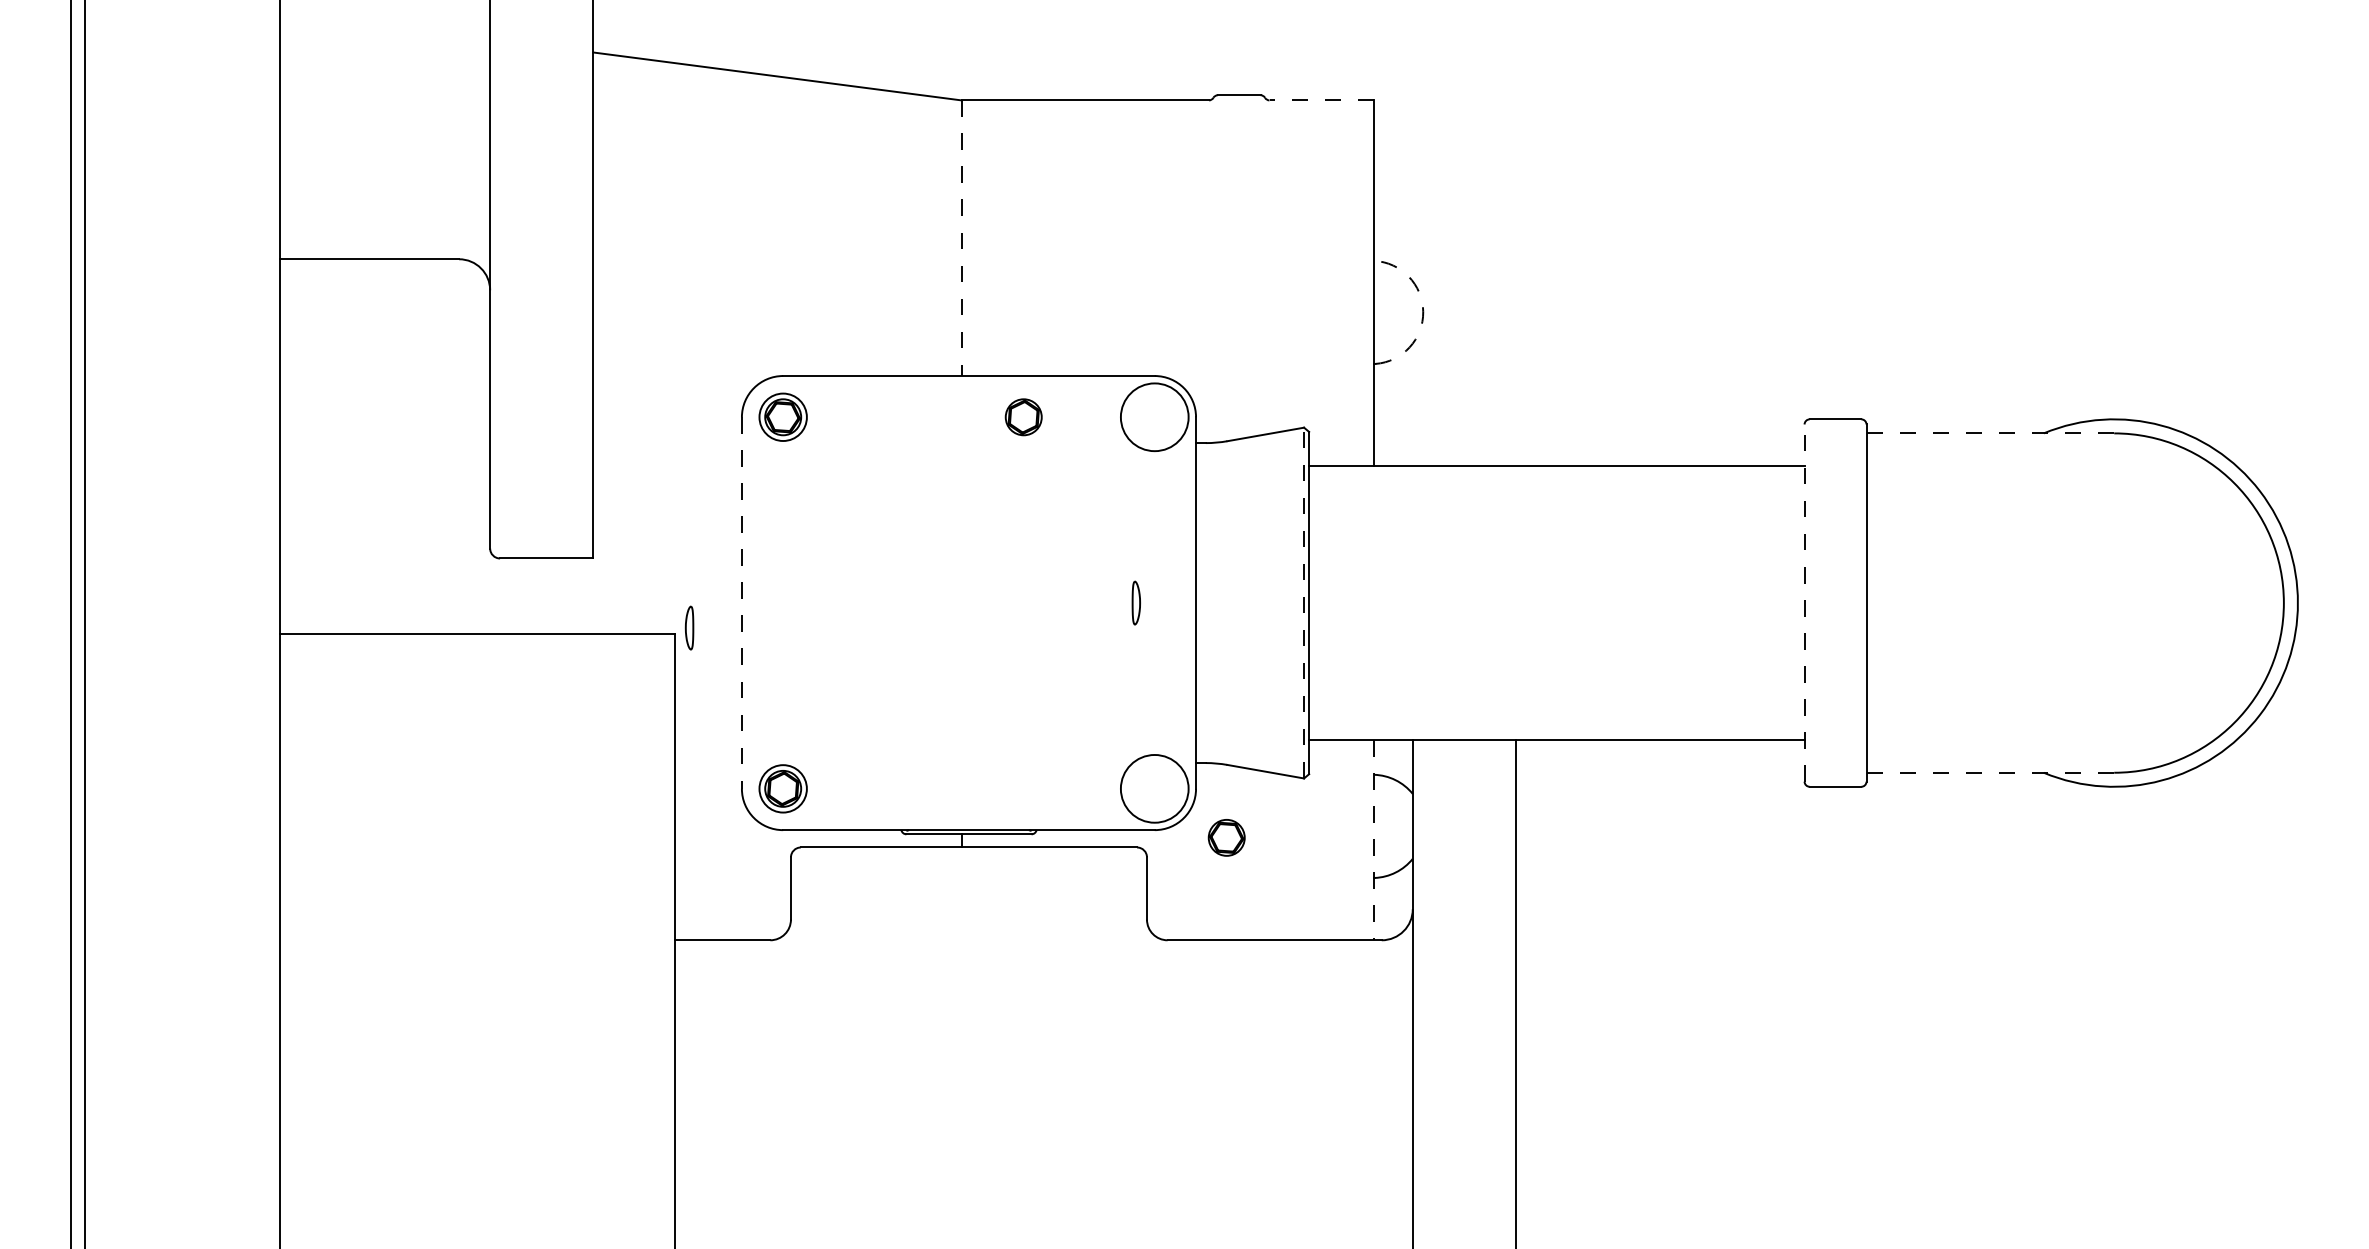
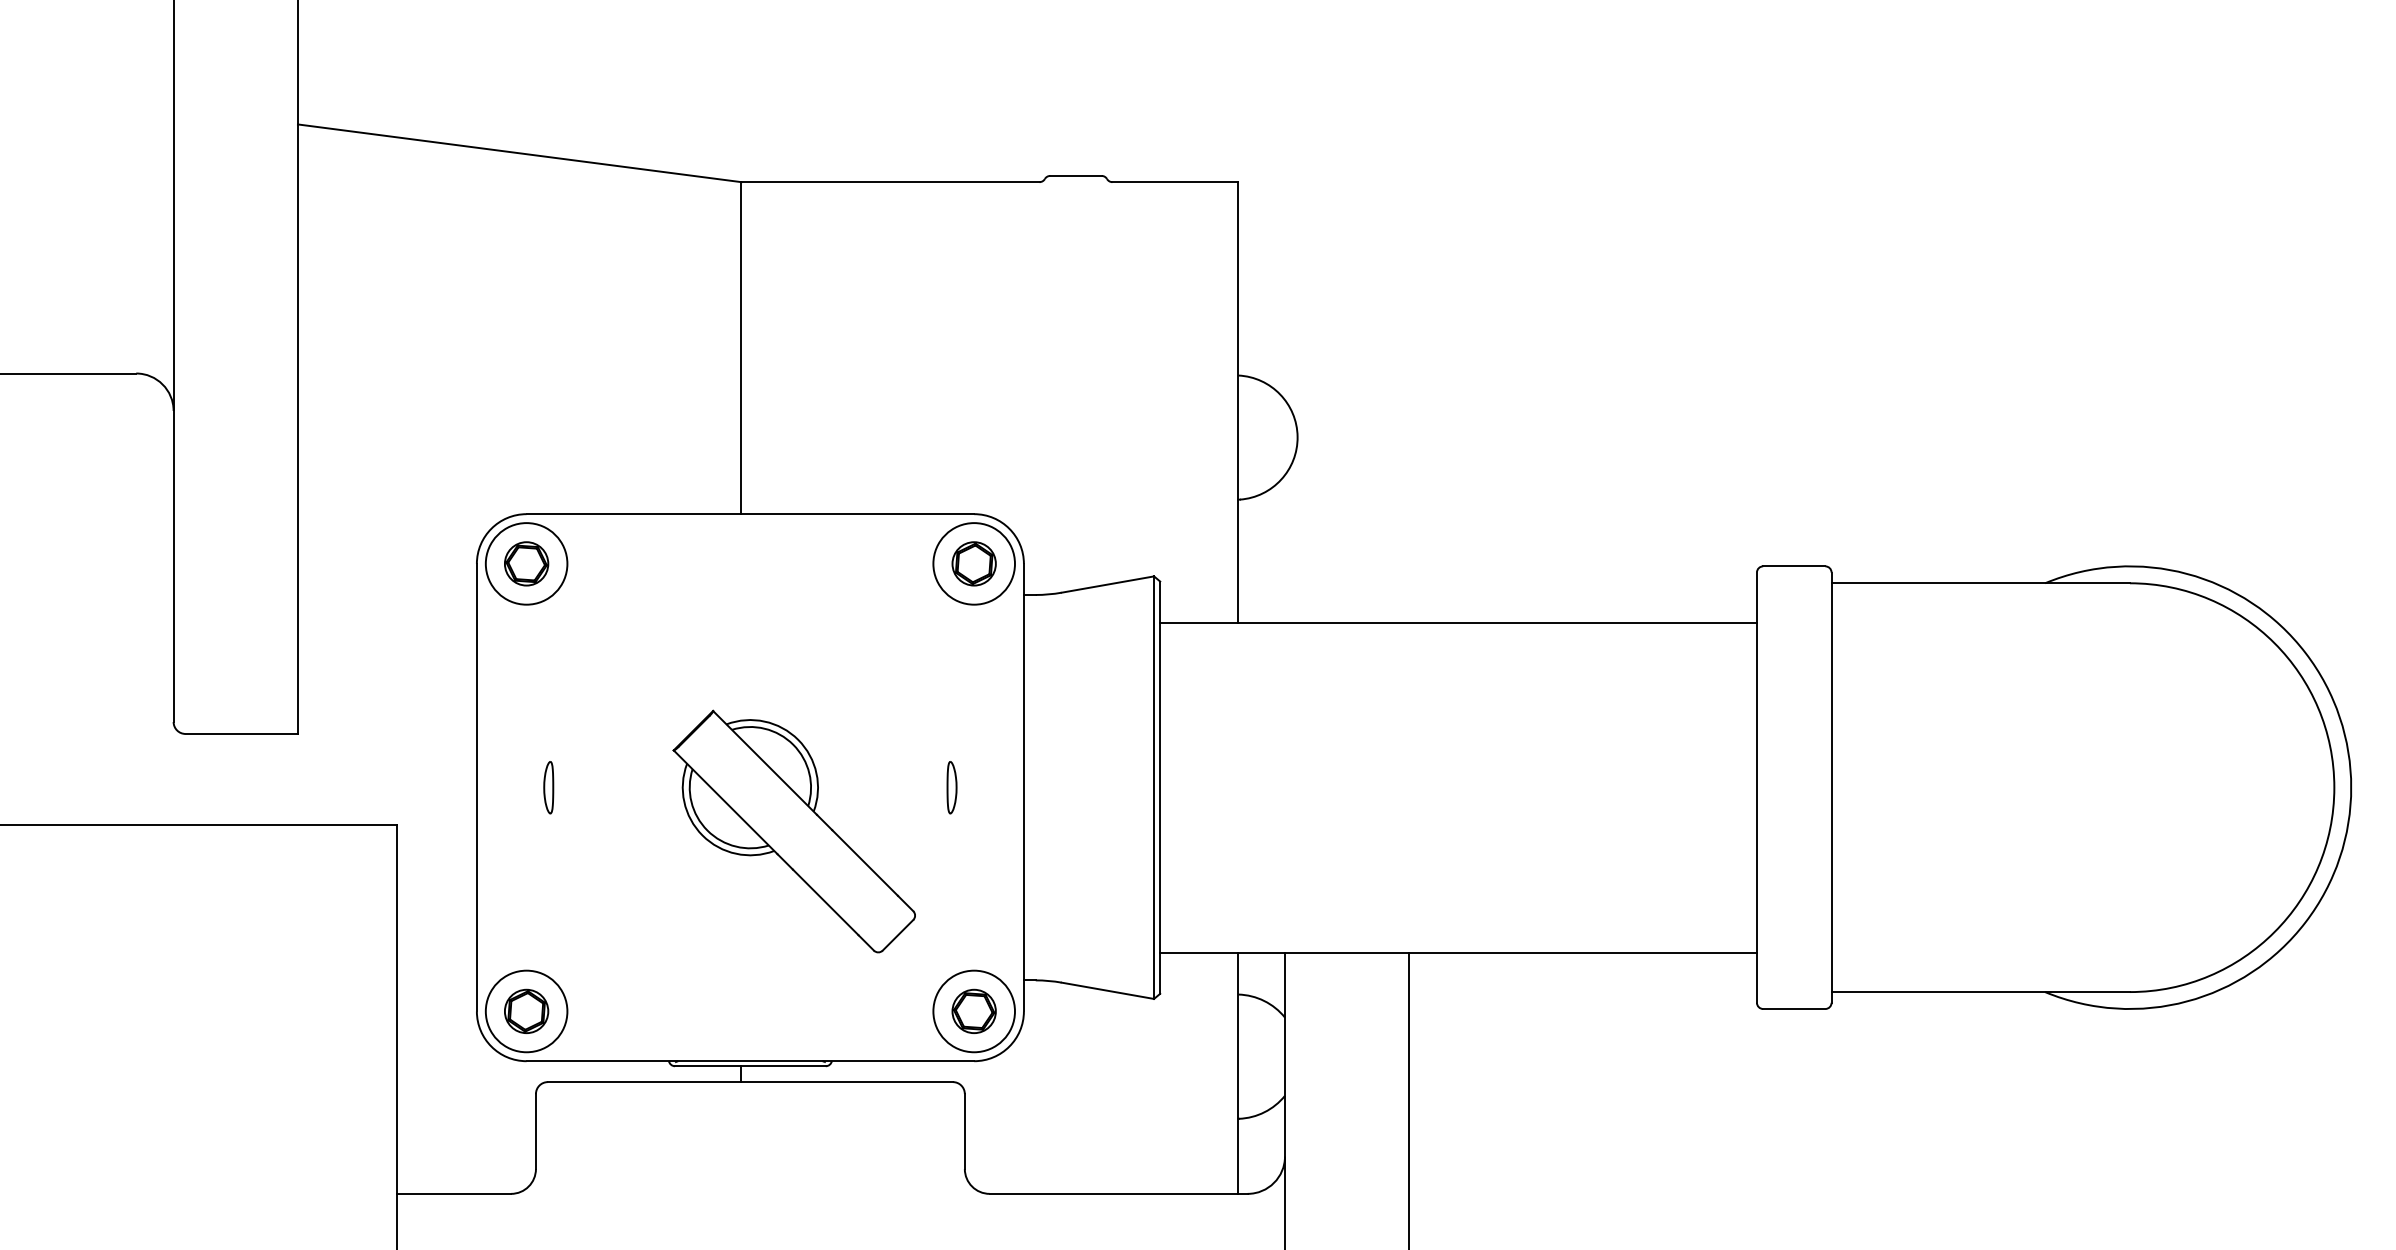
line: (1321, 100) -> (1175, 182), dashed -> solid
line: (961, 238) -> (741, 348), dashed -> solid
arc: (1423, 311) -> (1297, 436), dashed -> solid
circle: (783, 417) -> (526, 564), size x1.43
part: (1023, 417) -> (973, 564), moved
line: (1990, 433) -> (1980, 583), dashed -> solid
line: (1304, 602) -> (1154, 786), dashed -> solid
line: (741, 603) -> (476, 788), dashed -> solid
line: (1804, 603) -> (1756, 788), dashed -> solid
part: (689, 627) -> (548, 786), moved
part: (1005, 639) -> (794, 831), added
line: (1990, 772) -> (1980, 991), dashed -> solid
circle: (783, 788) -> (526, 1011), size x1.43
part: (1226, 837) -> (973, 1011), moved
line: (1374, 840) -> (1238, 1073), dashed -> solid

